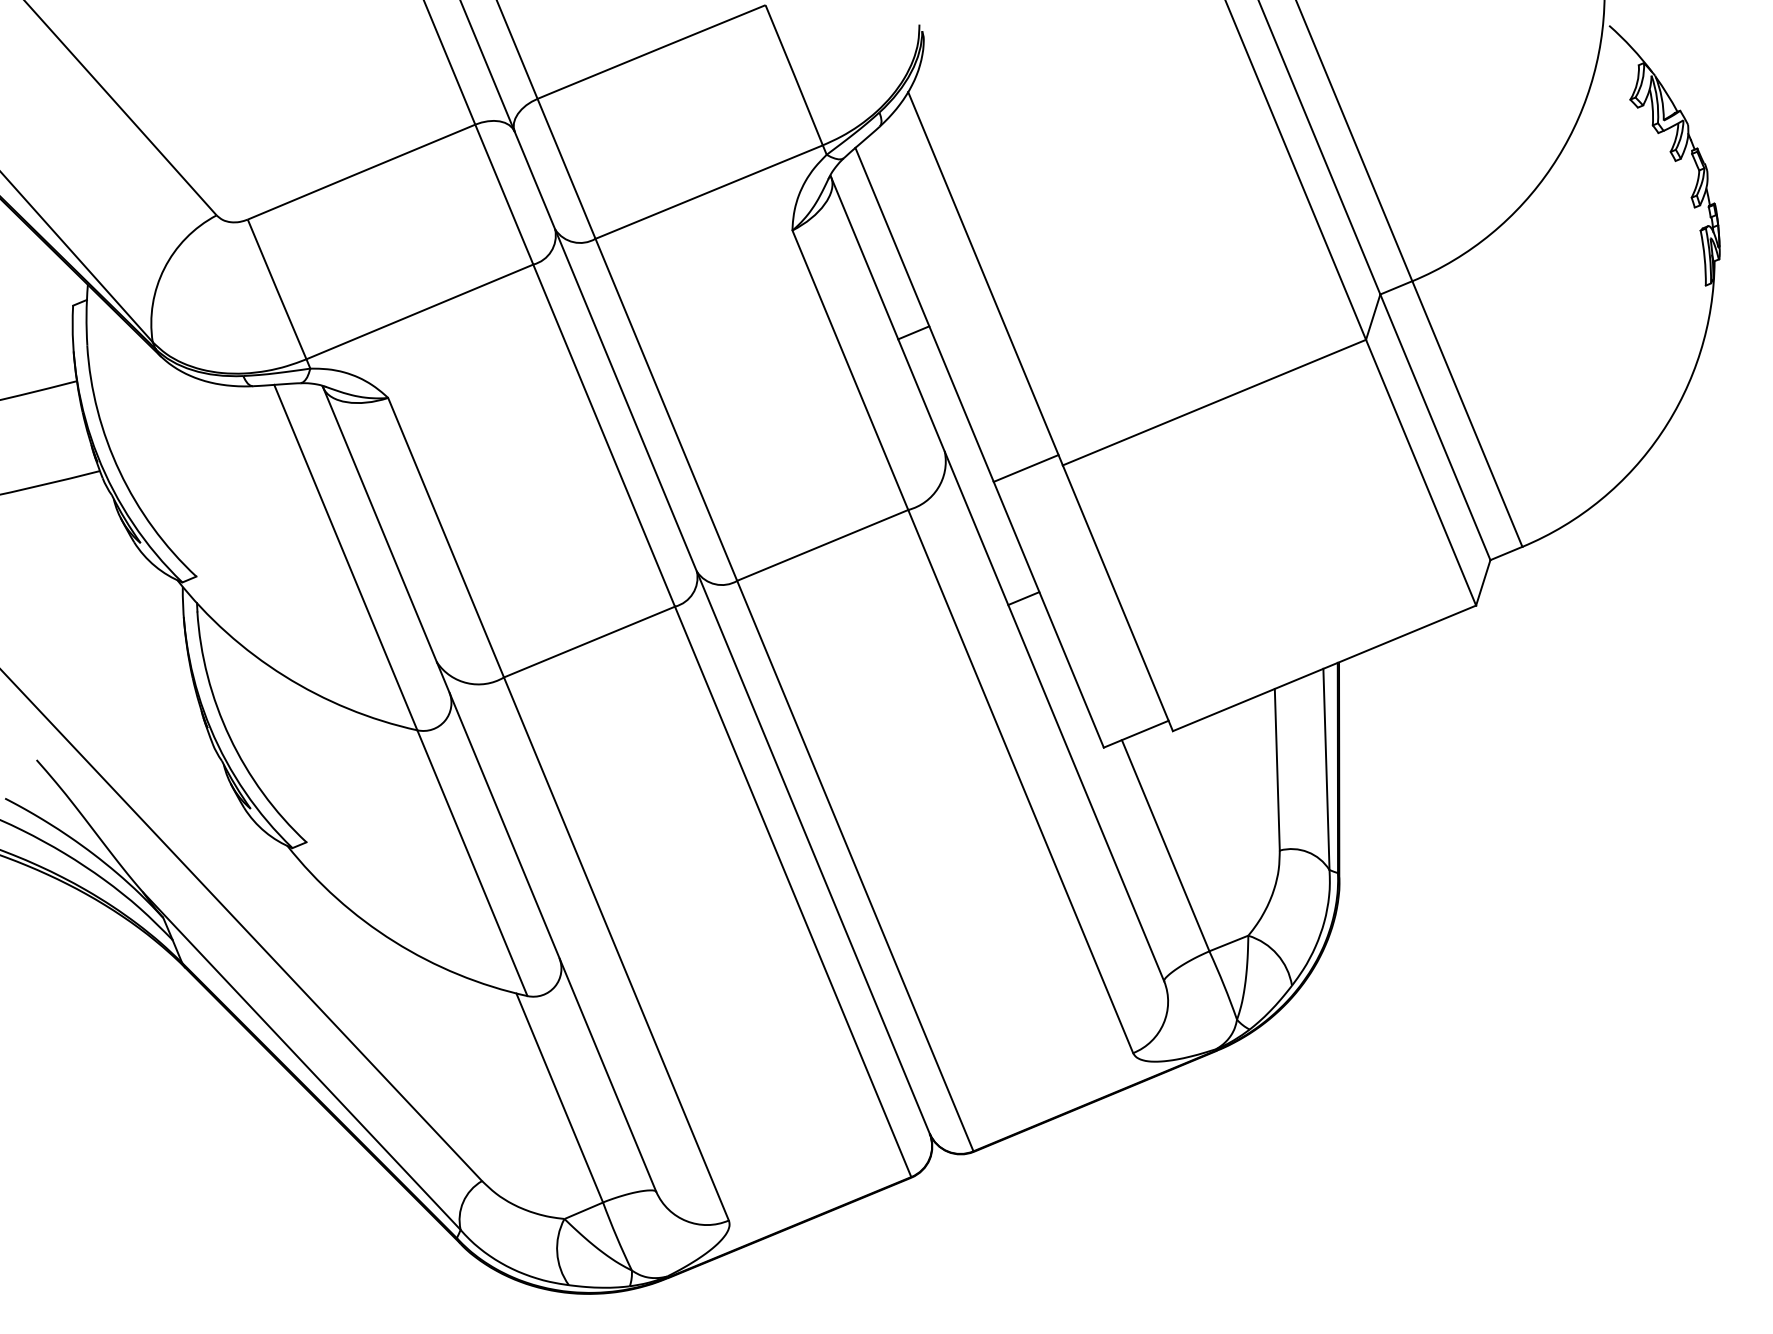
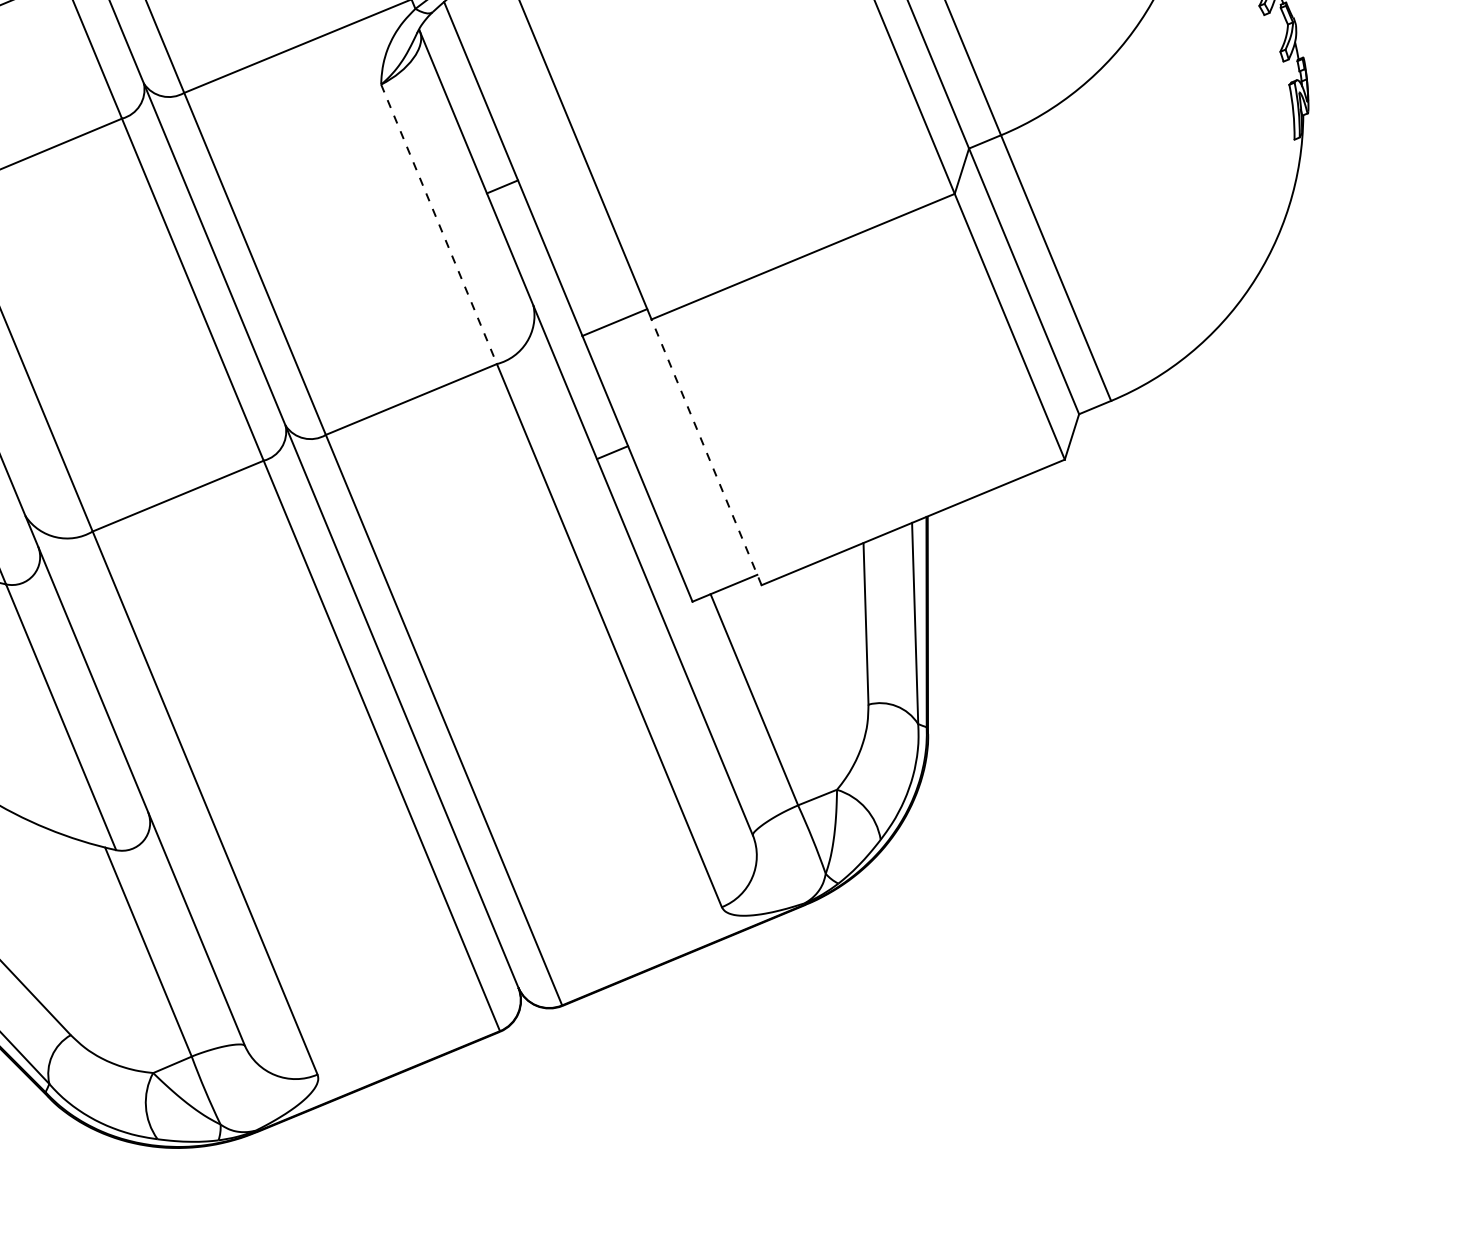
line: (850, 370) -> (439, 224), solid -> dashed
line: (1117, 598) -> (706, 452), solid -> dashed

